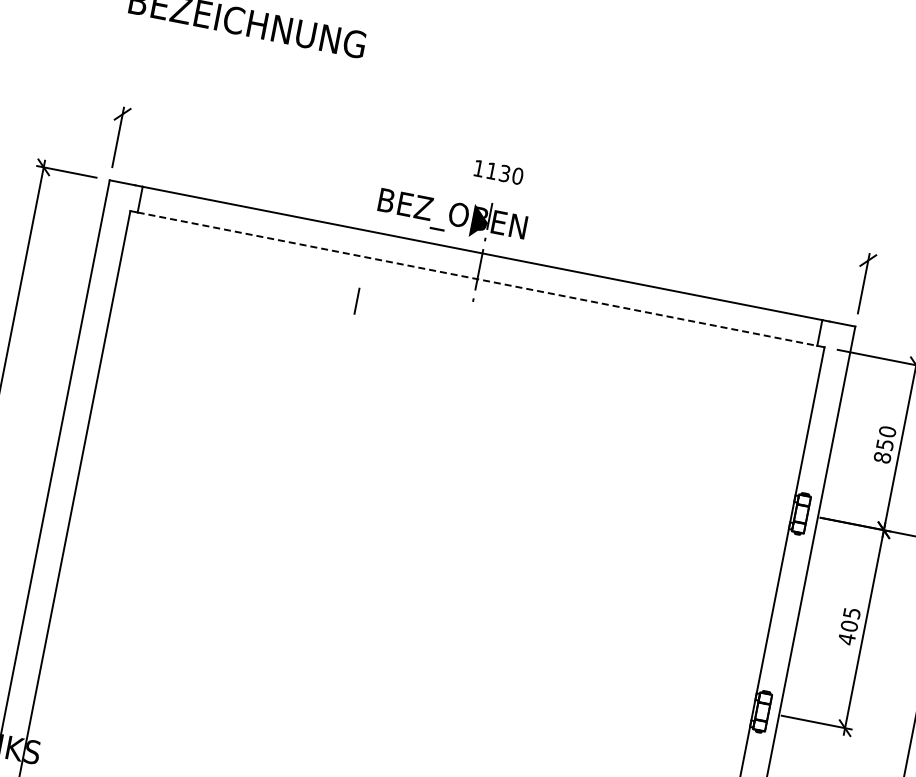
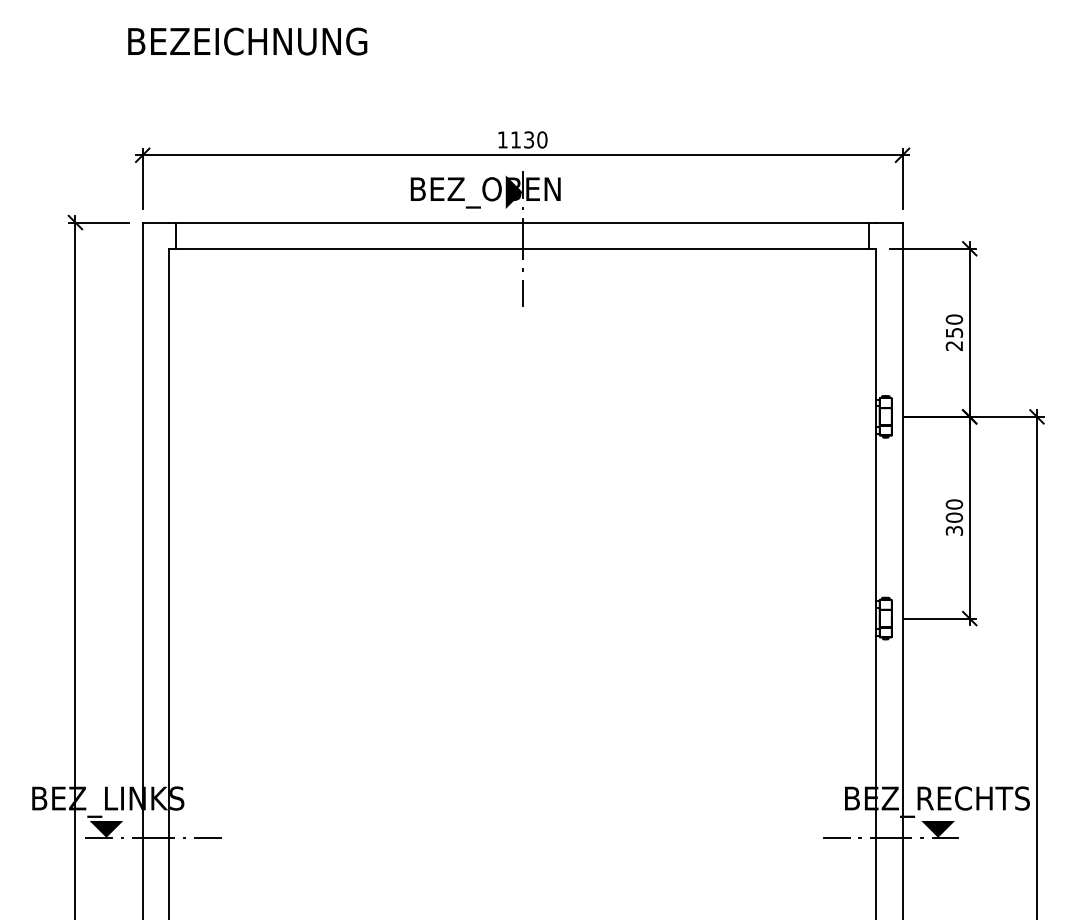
line: (495, 187) -> (522, 155), added
line: (478, 279) -> (523, 248), dashed -> solid
line: (356, 301) -> (522, 293), moved
text: (882, 457) -> (954, 345), 850 -> 250
text: (849, 626) -> (954, 517), 405 -> 300

